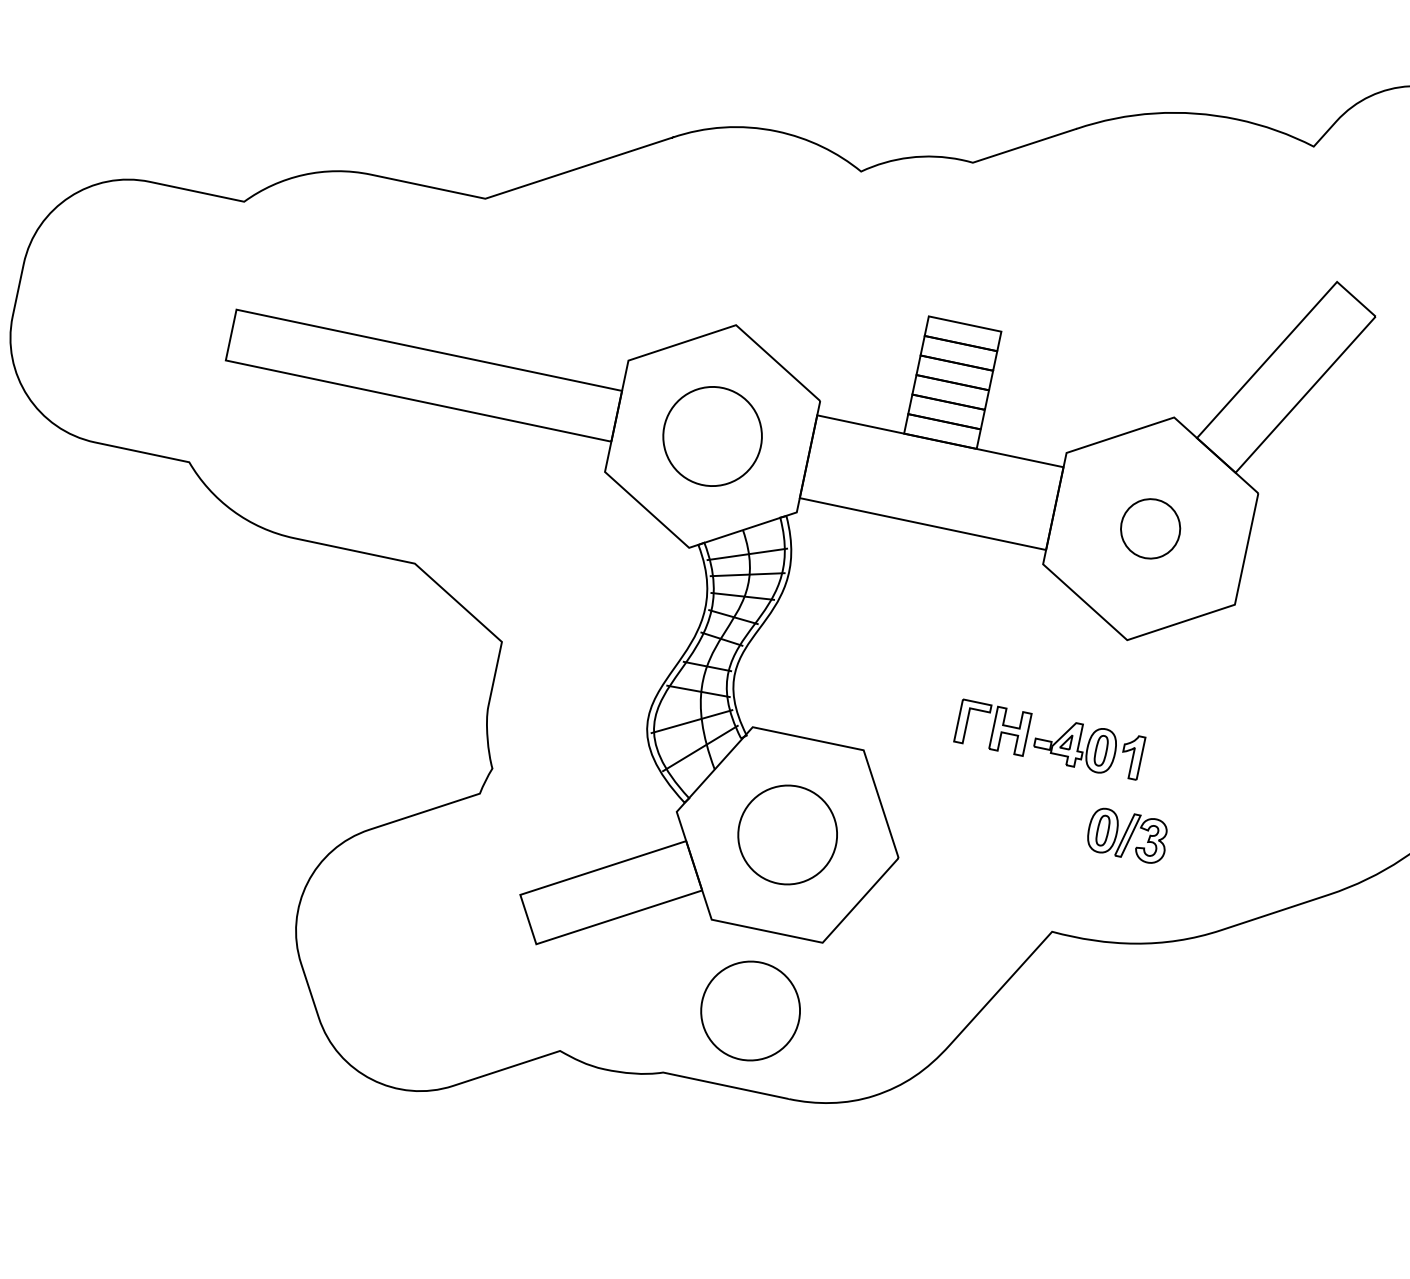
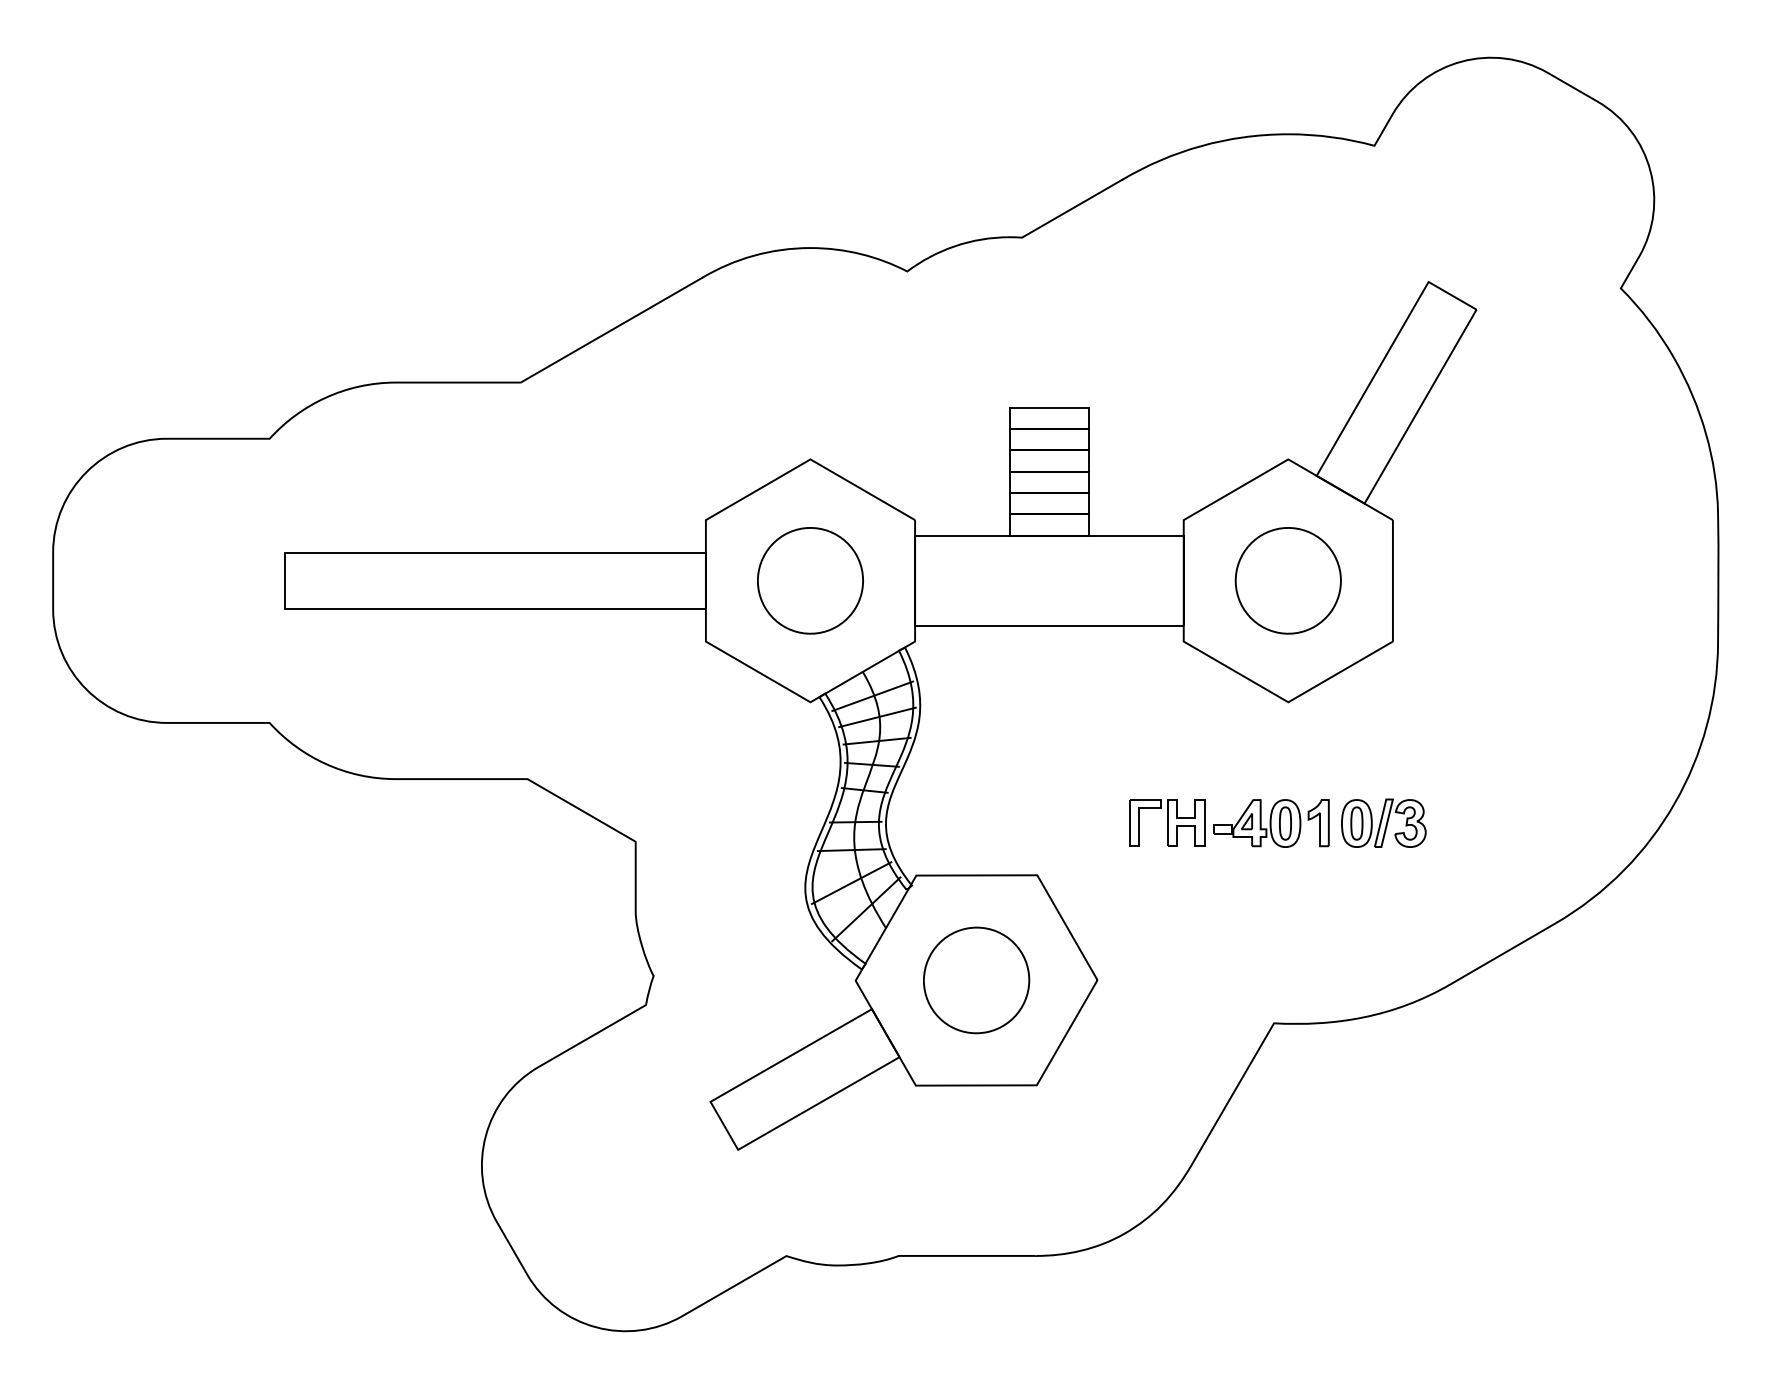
part: (1150, 528) -> (1287, 580), size x1.67
part: (1127, 834) -> (1383, 822), moved
part: (750, 1011) -> (976, 1172), removed

